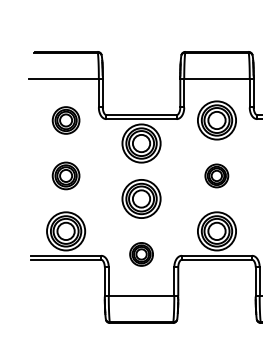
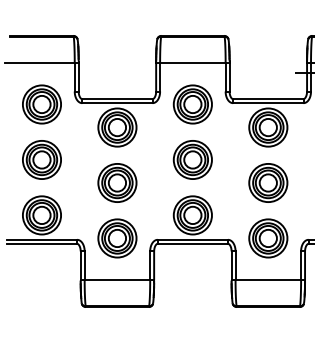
part: (65, 120) -> (41, 104), size x1.43
part: (65, 175) -> (41, 159), size x1.43
part: (216, 175) -> (192, 159), size x1.67
part: (141, 254) -> (117, 238), size x1.67

